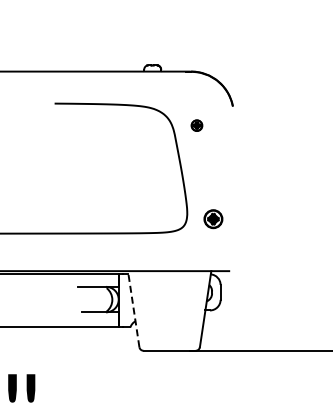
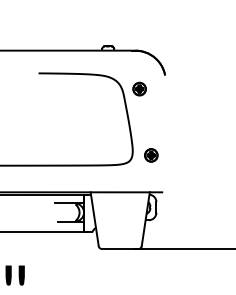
part: (196, 125) -> (139, 88), size x1.67
line: (133, 308) -> (94, 218), dashed -> solid

